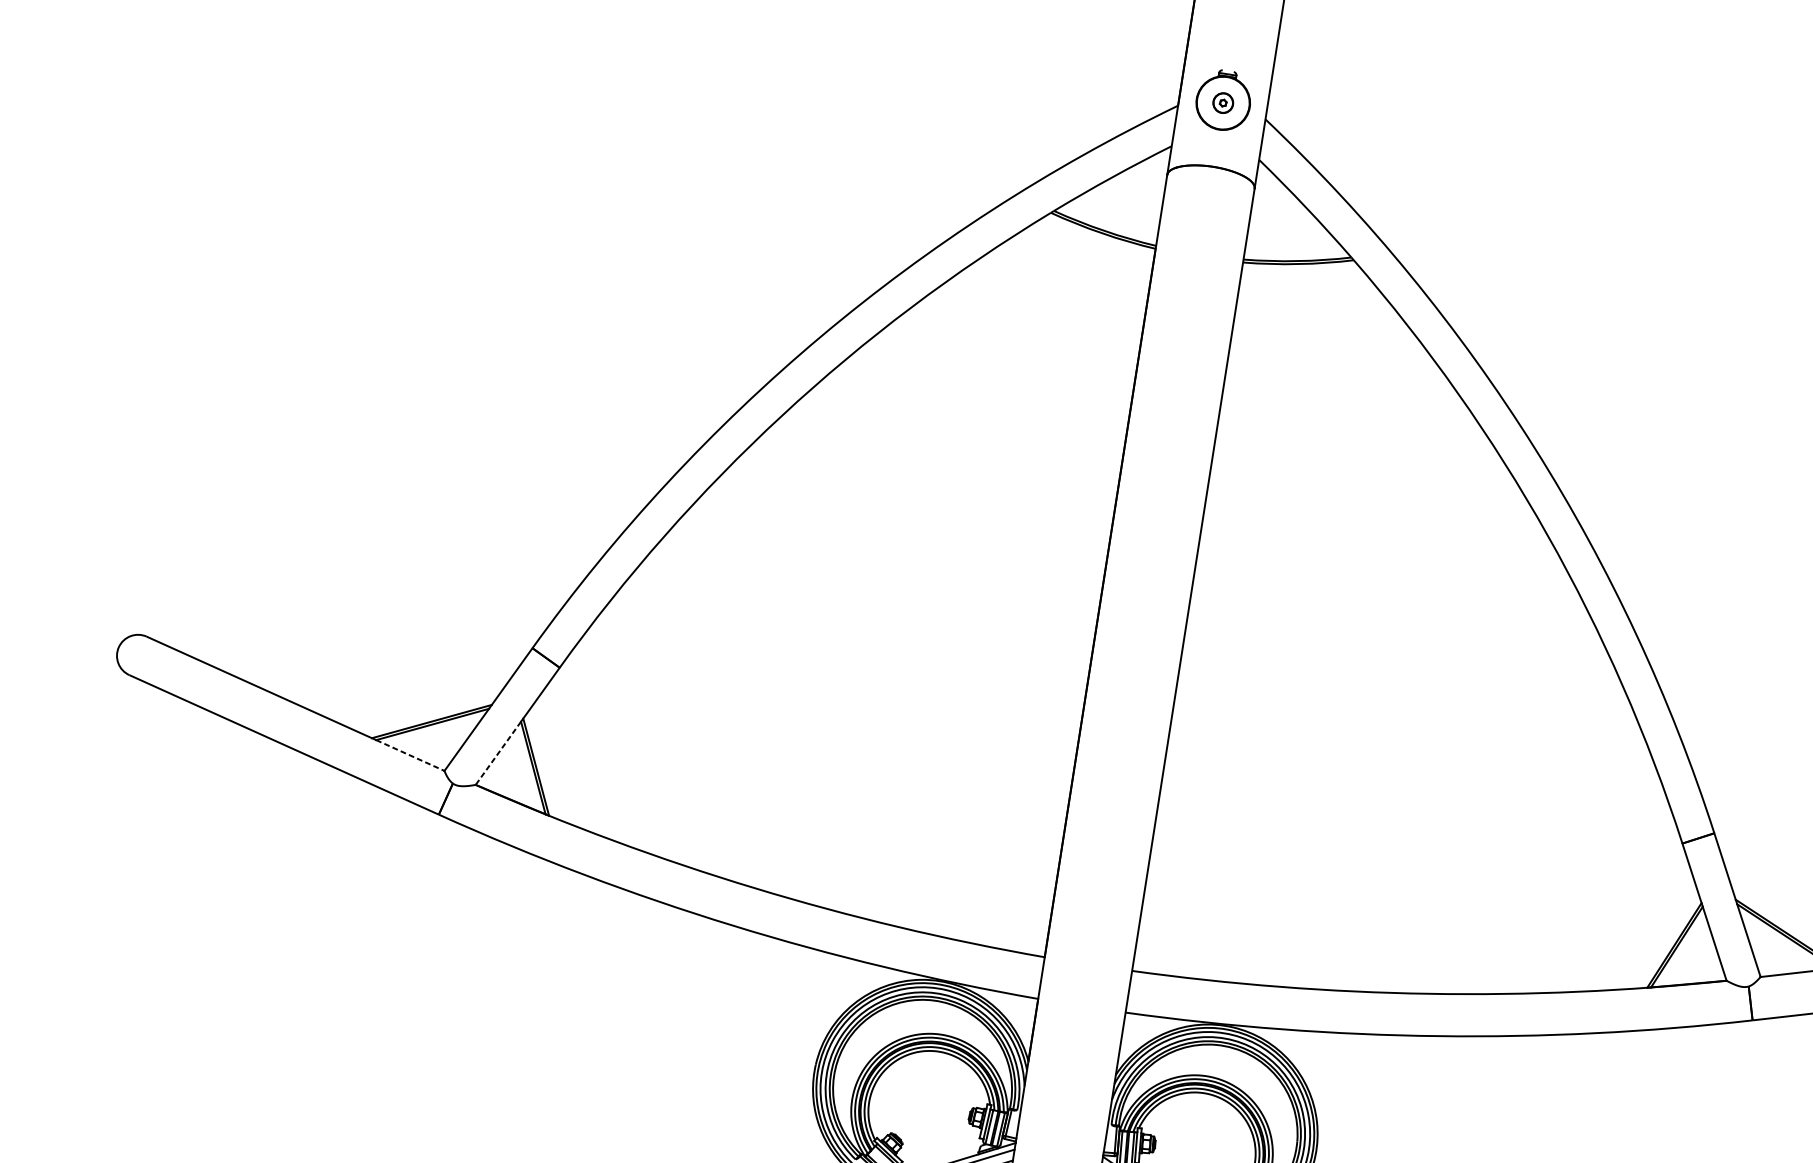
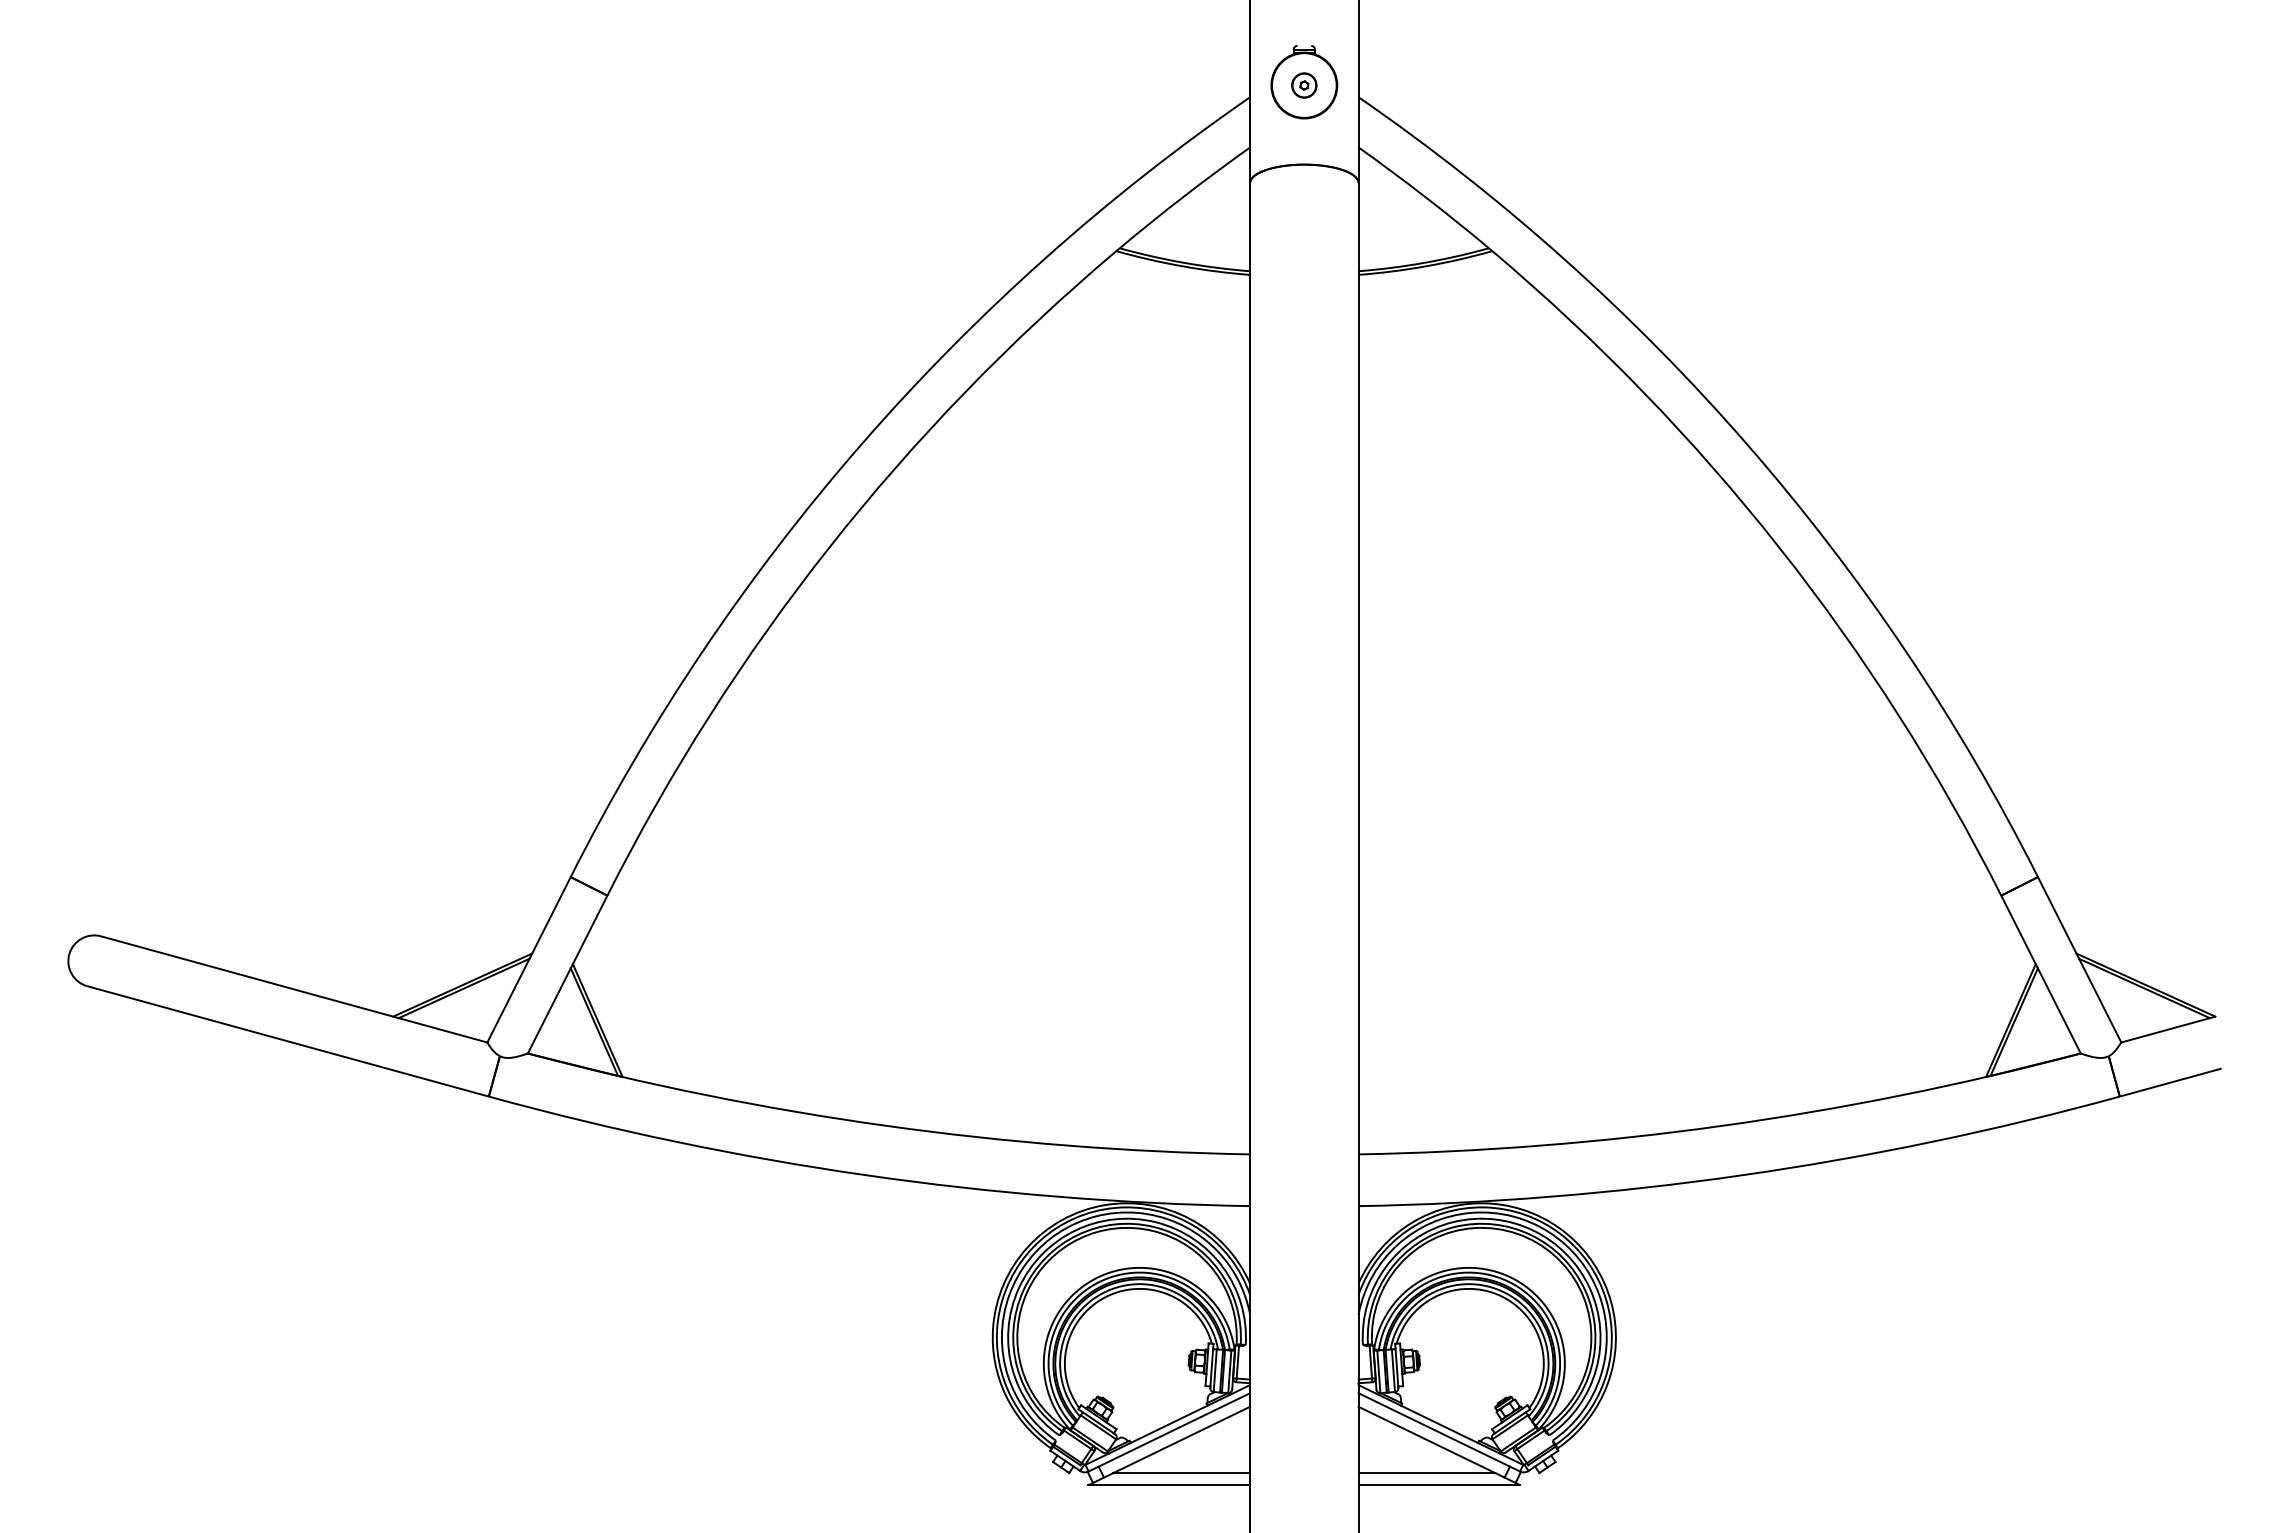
line: (498, 752) -> (549, 1010), dashed -> solid
line: (410, 755) -> (443, 1030), dashed -> solid

